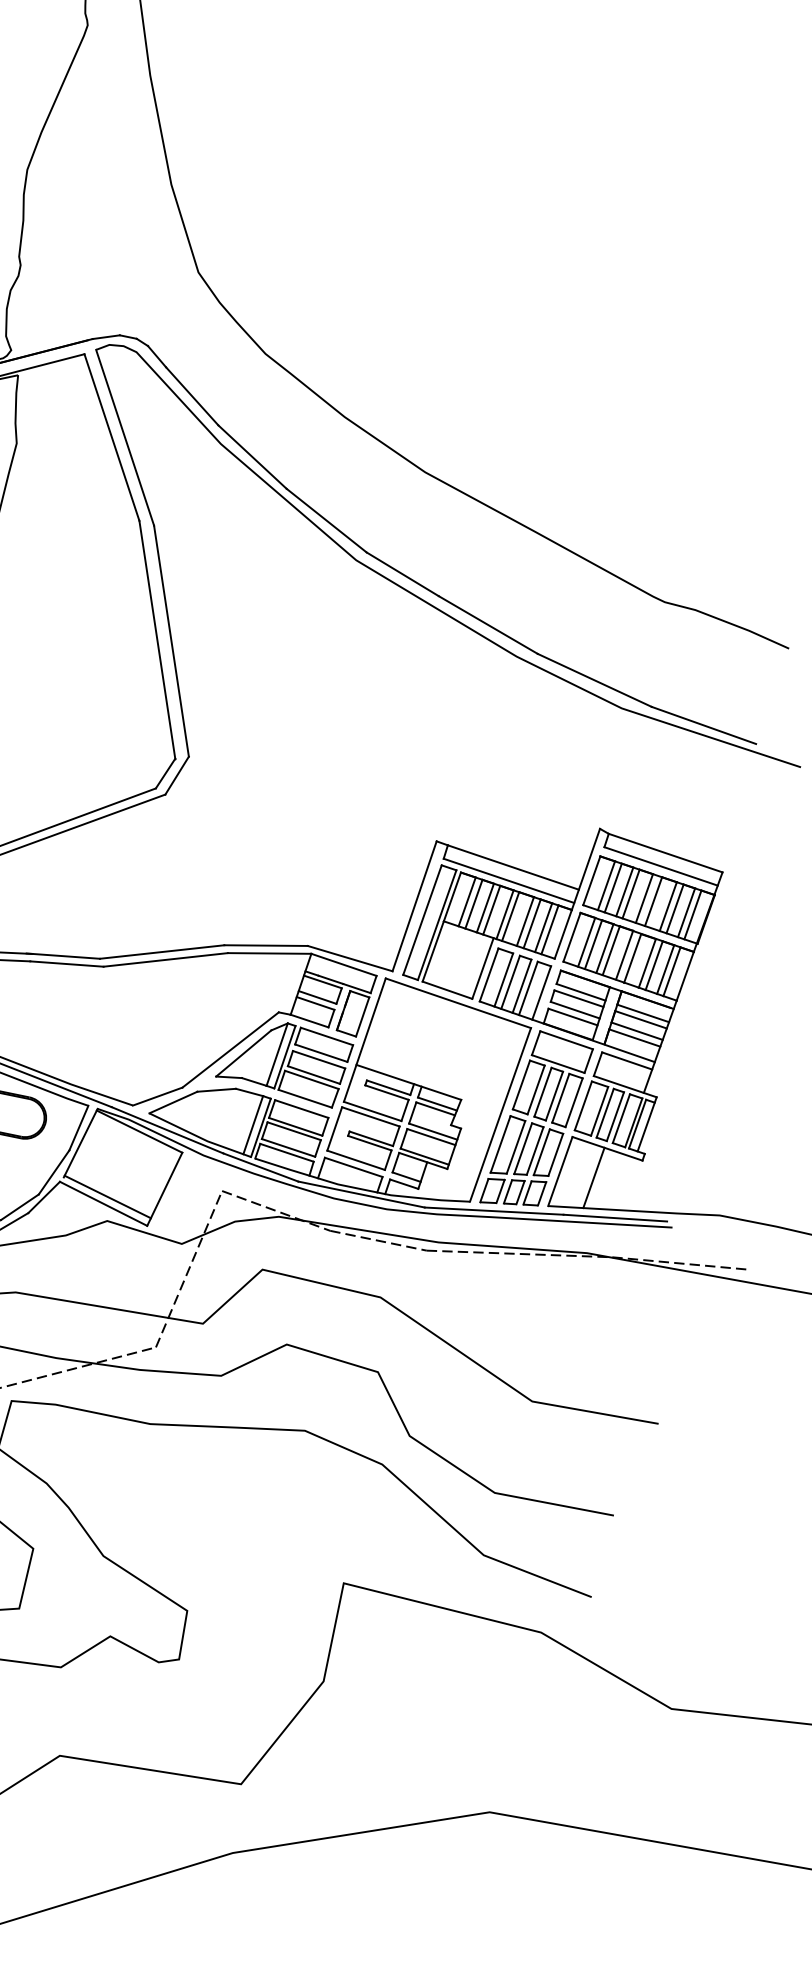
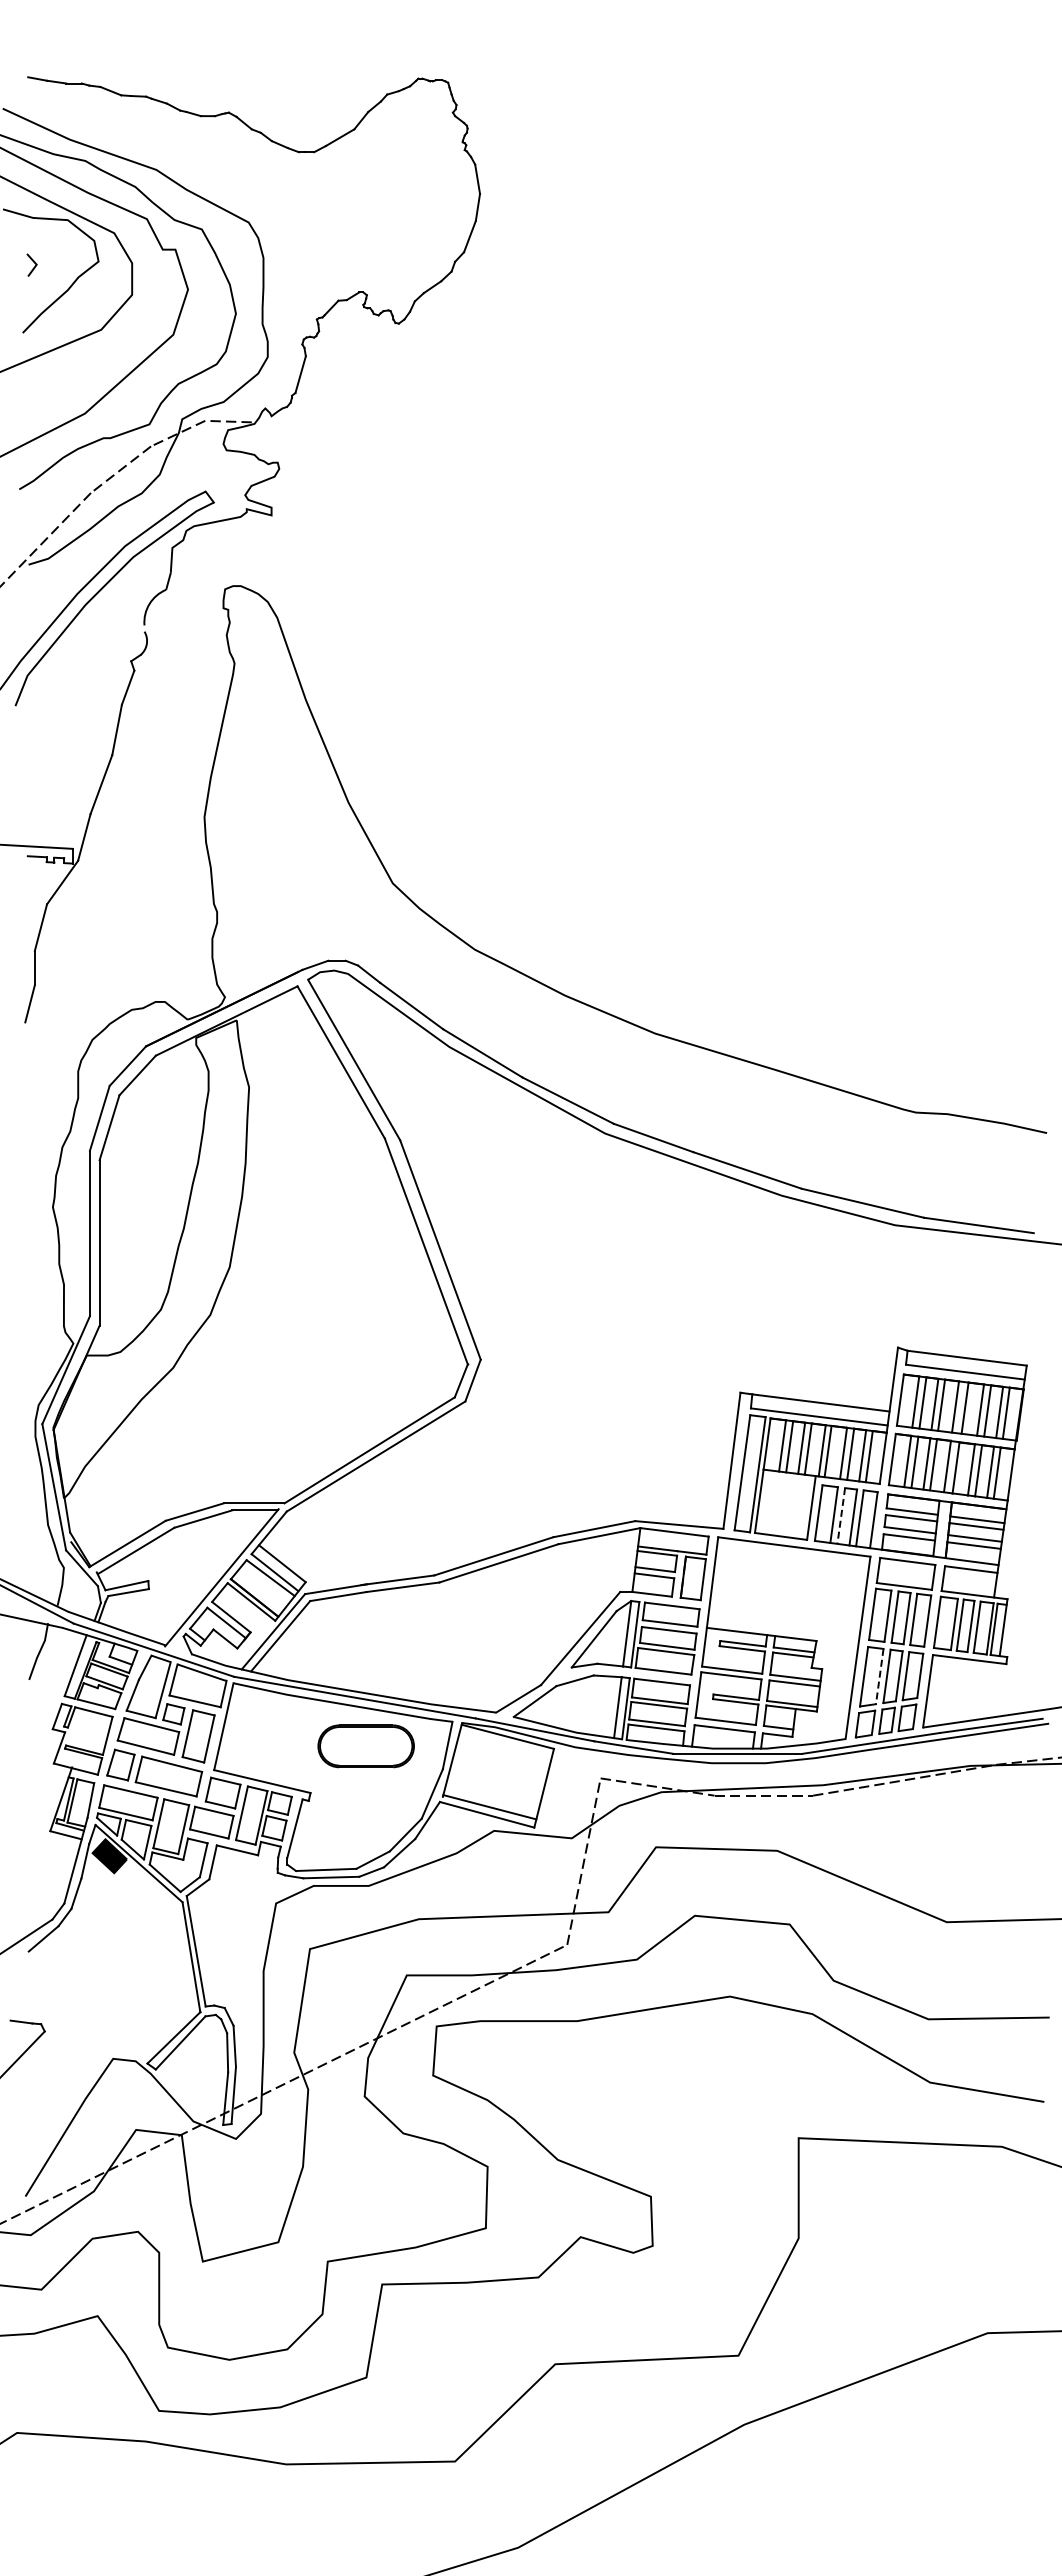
line: (510, 982) -> (841, 1516), solid -> dashed
line: (515, 1147) -> (879, 1676), solid -> dashed
line: (593, 1177) -> (961, 1690), removed

